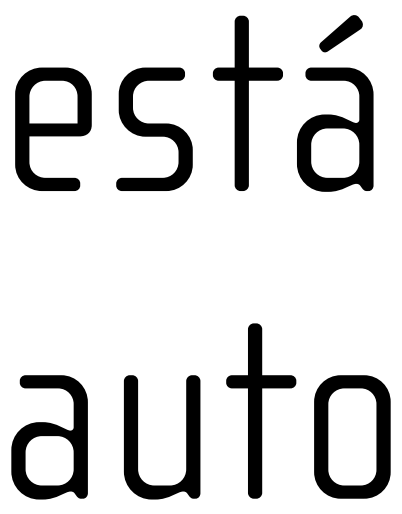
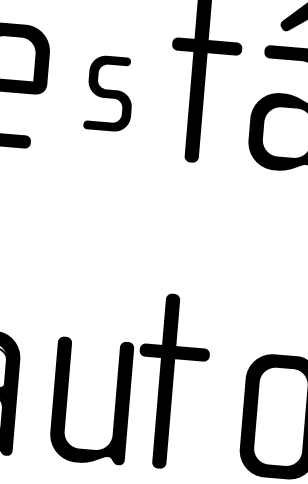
part: (154, 128) -> (109, 92), size x0.6
part: (261, 410) -> (172, 381), moved

